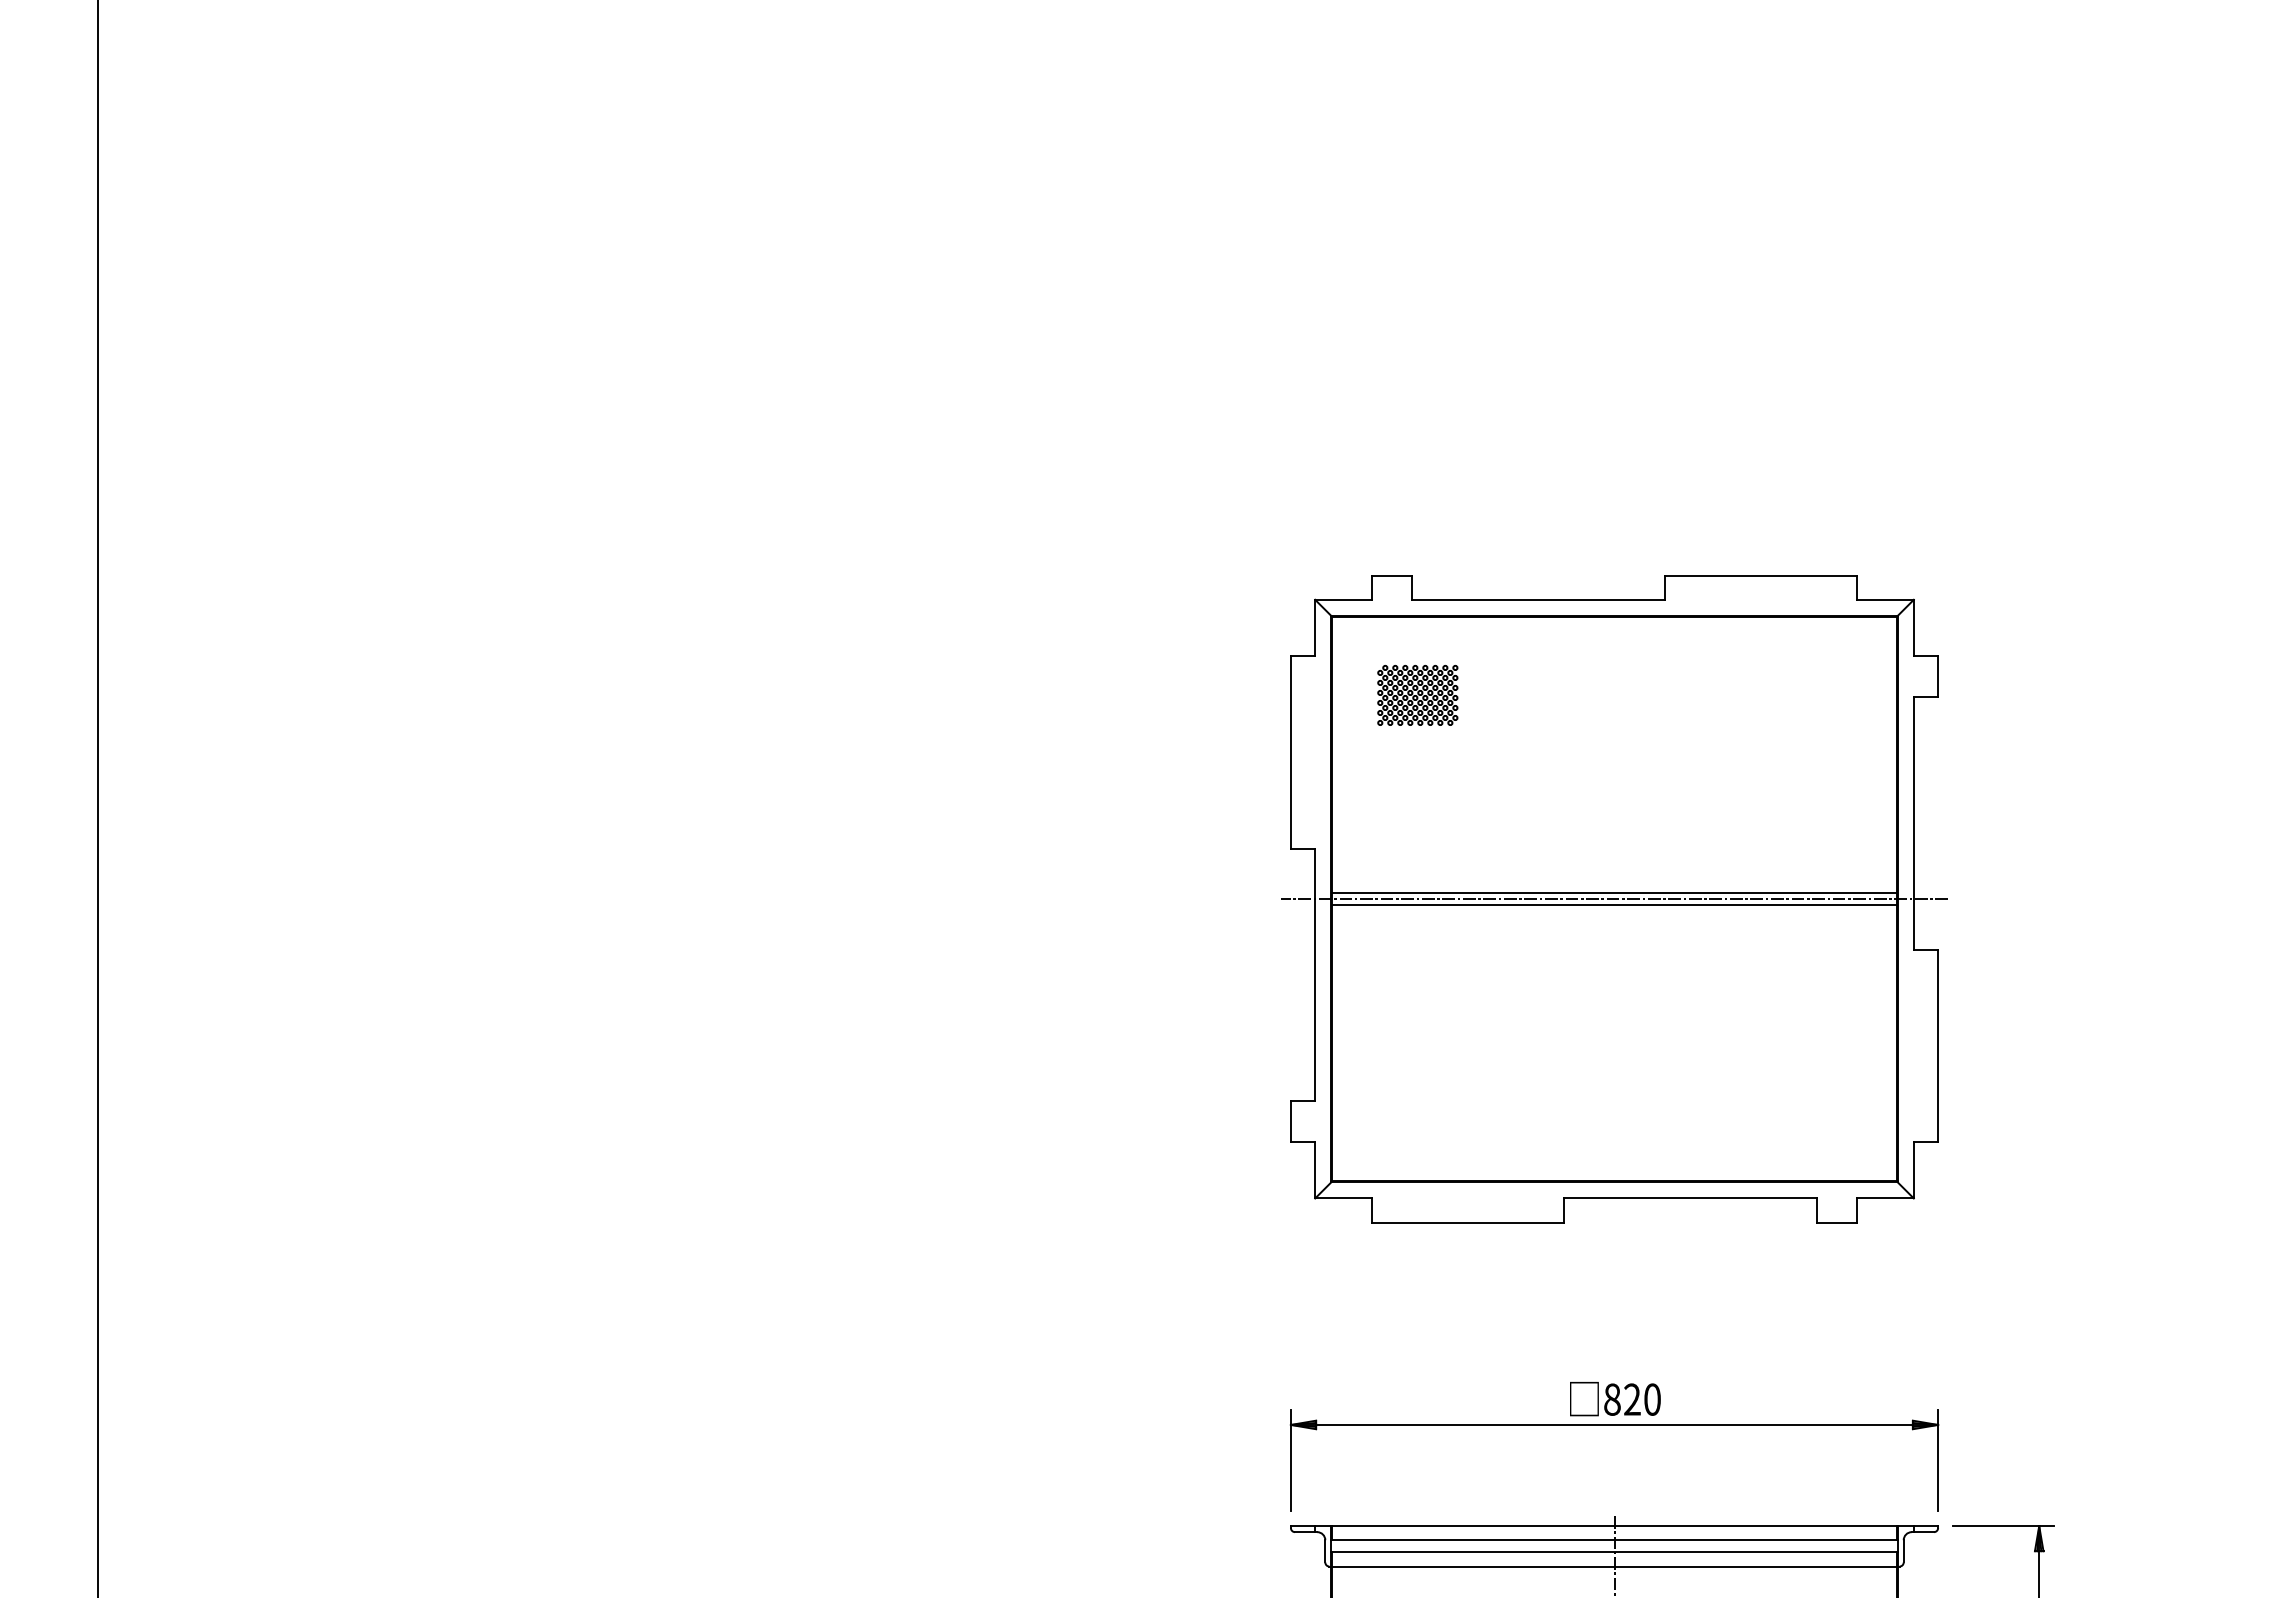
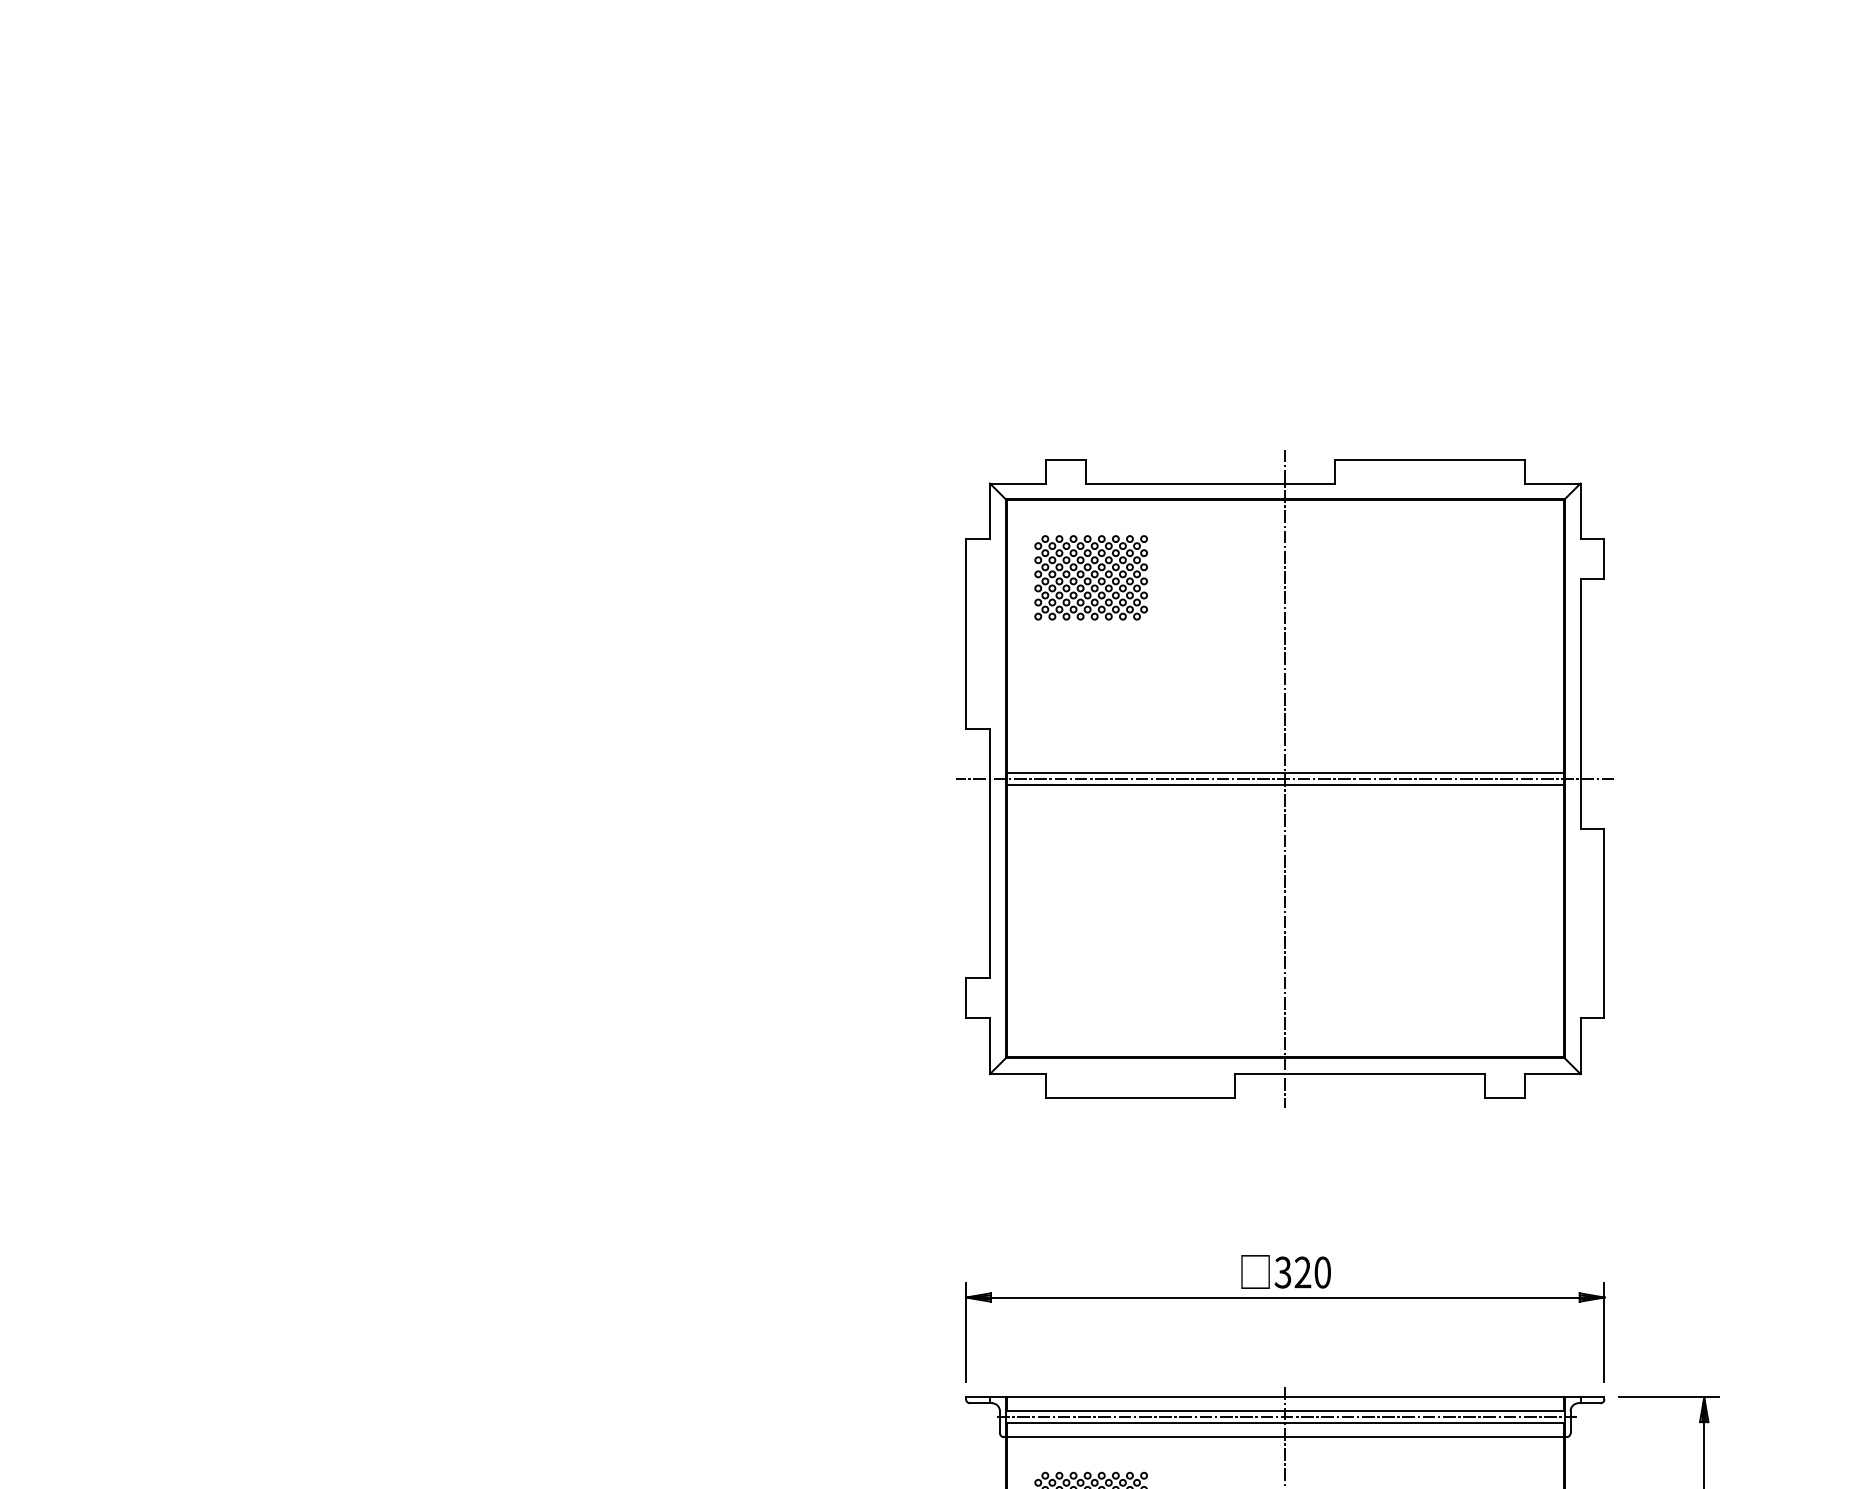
part: (1417, 695) -> (1090, 577), size x1.43
line: (1614, 898) -> (1285, 778), added
text: (1611, 1399) -> (1282, 1272), 820 -> 320
line: (1615, 1546) -> (1286, 1417), added

